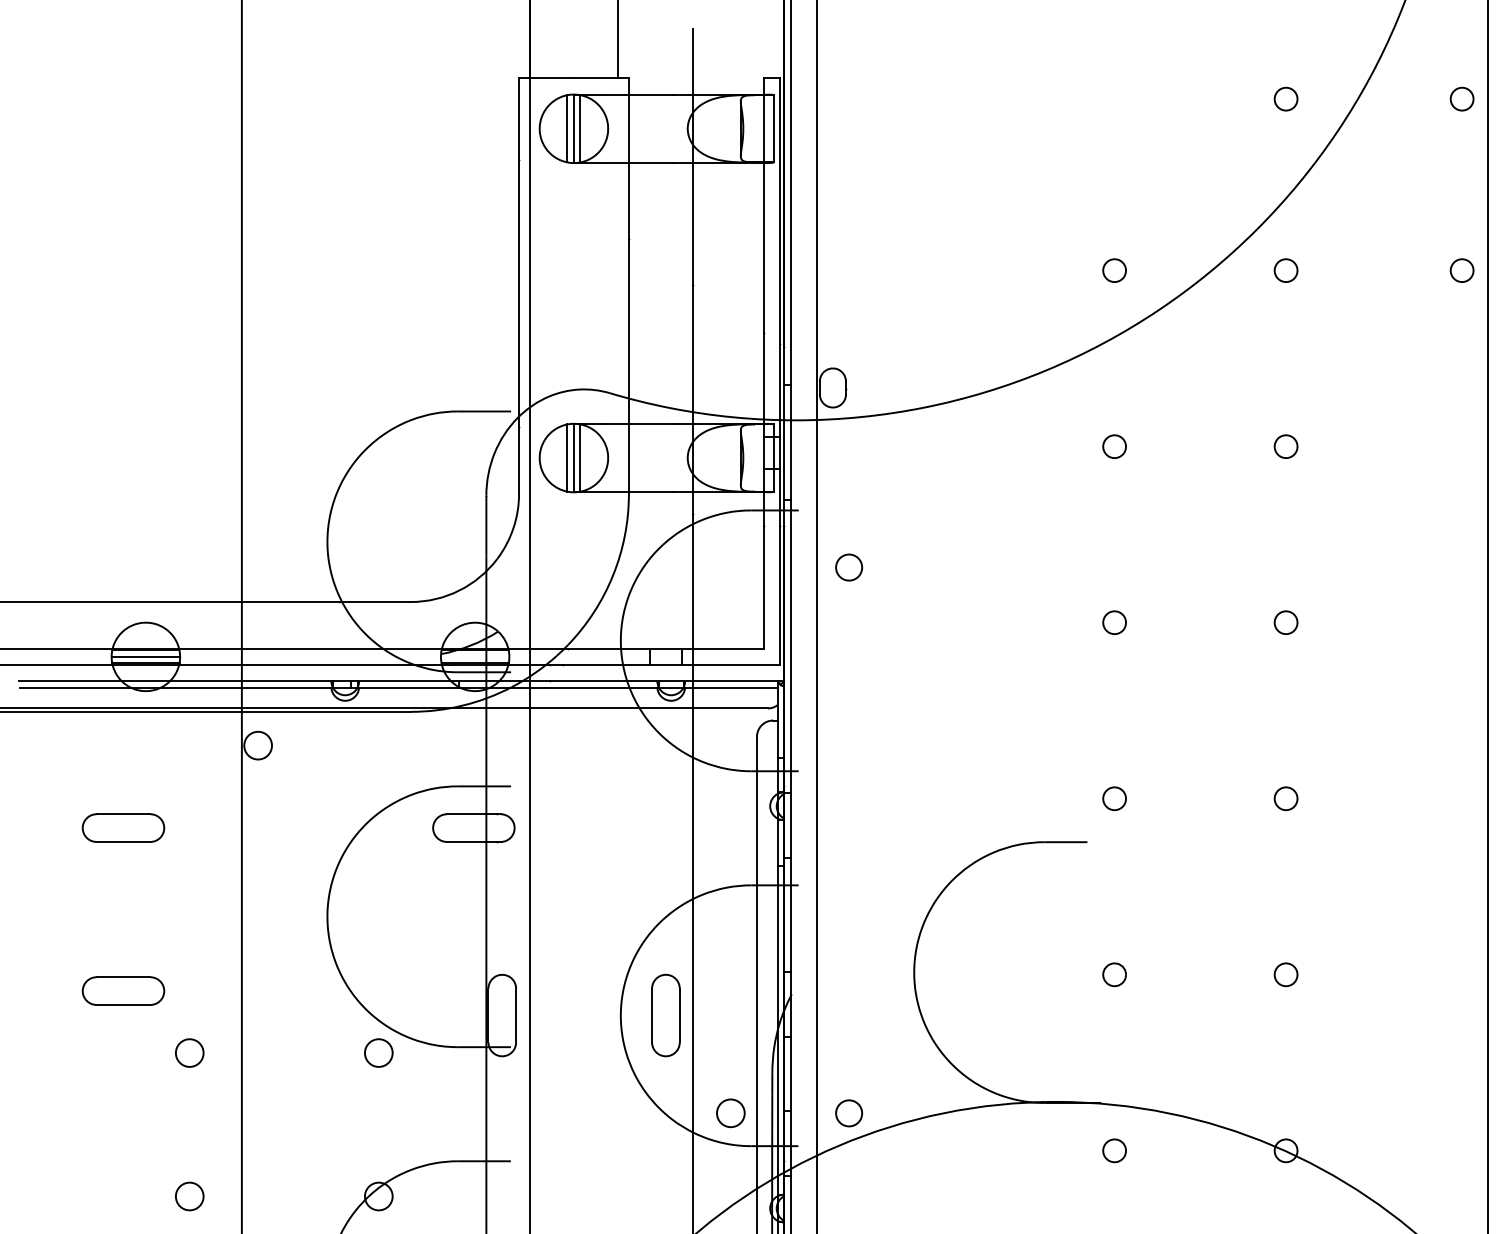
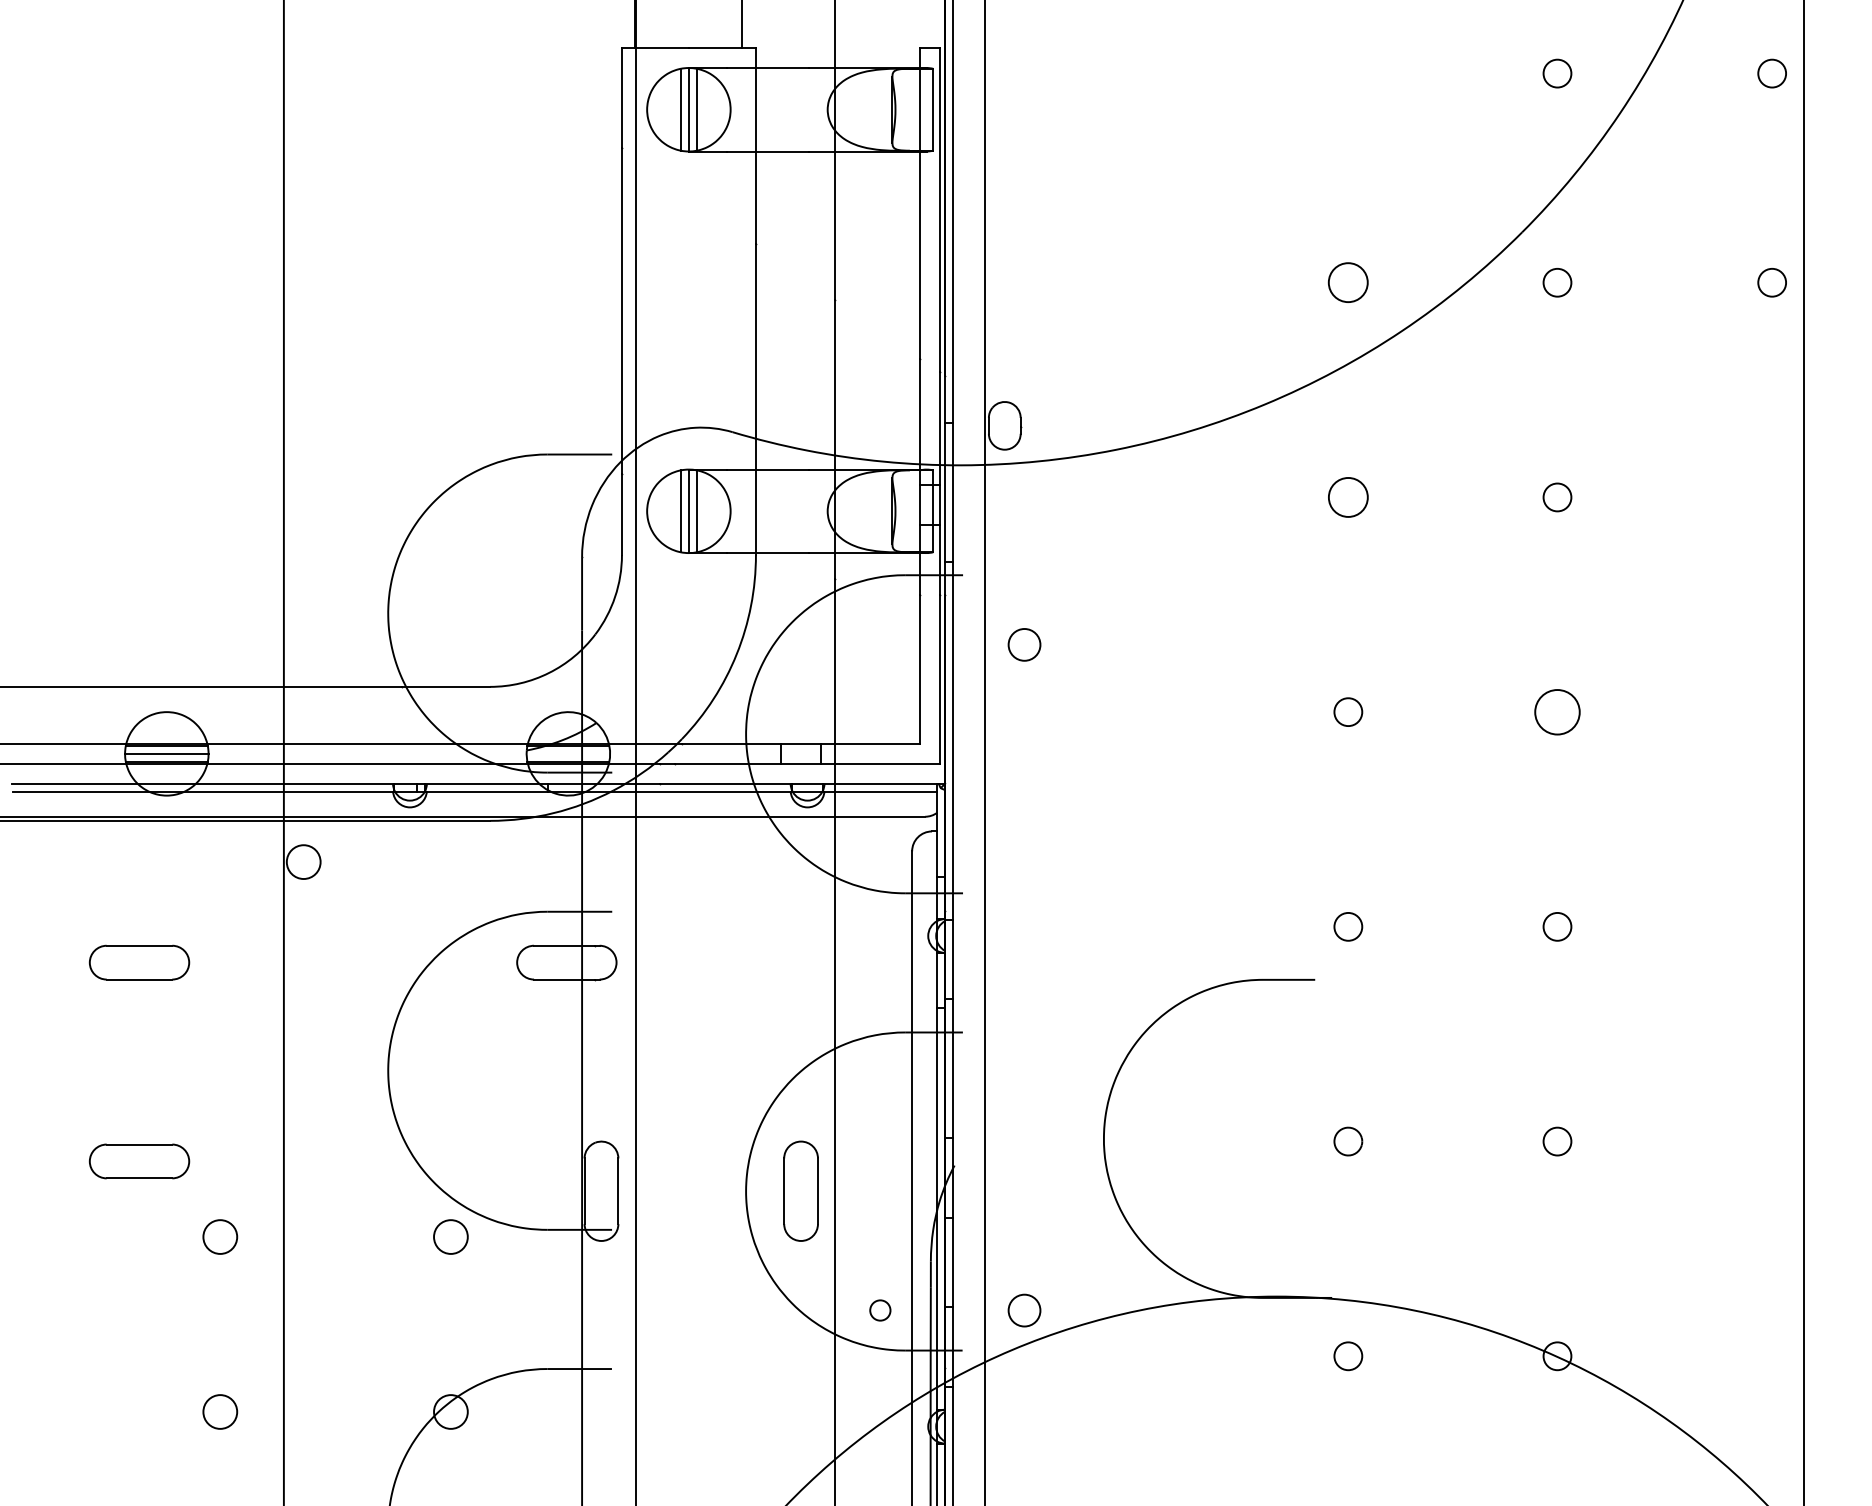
circle: (1114, 270) -> (1348, 282), size x1.4
circle: (1114, 446) -> (1348, 497), size x1.4
circle: (1286, 622) -> (1557, 711), size x1.6
circle: (731, 1113) -> (880, 1310), size x0.6

